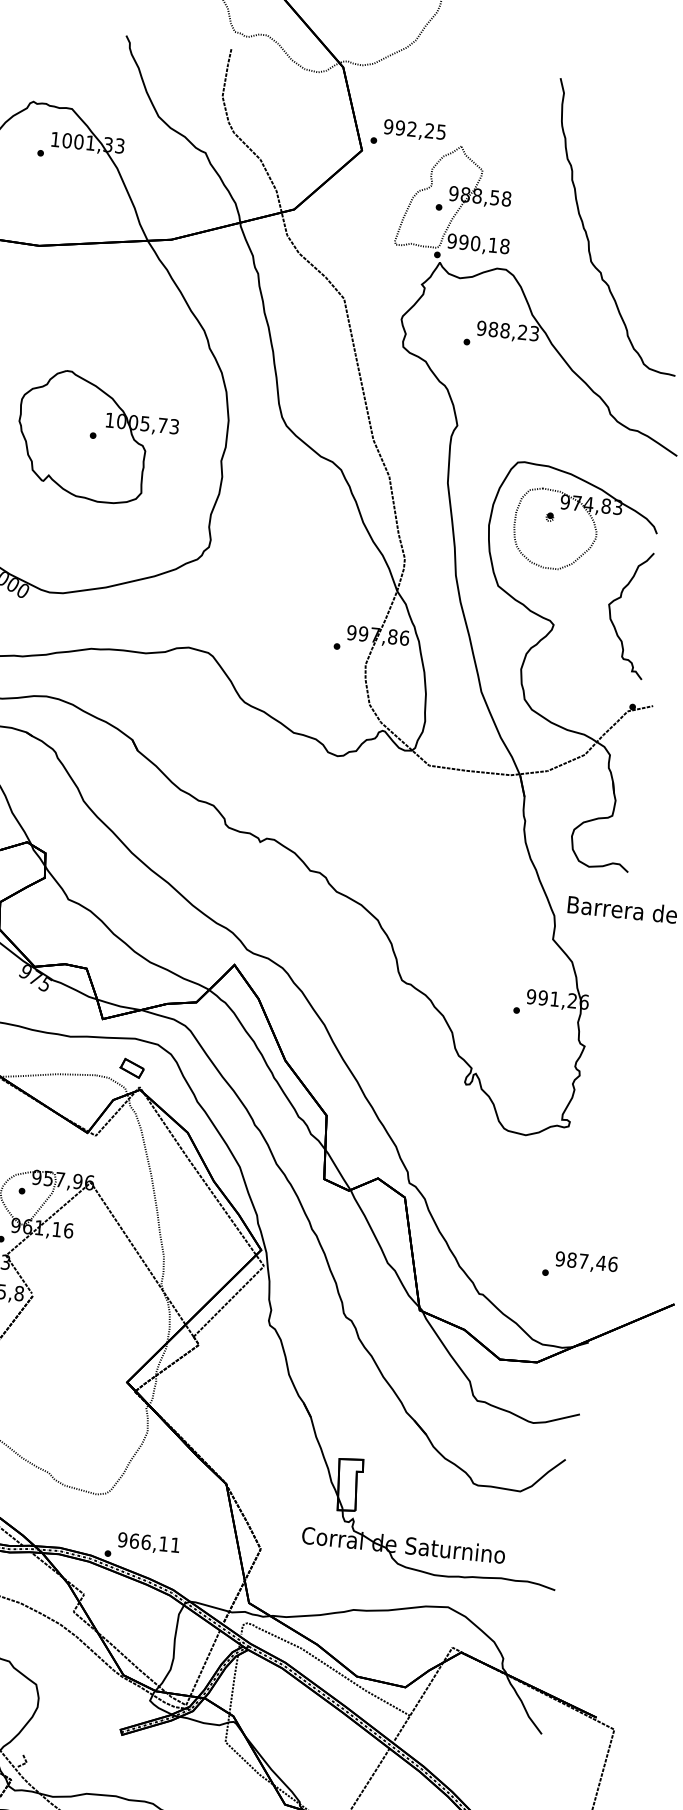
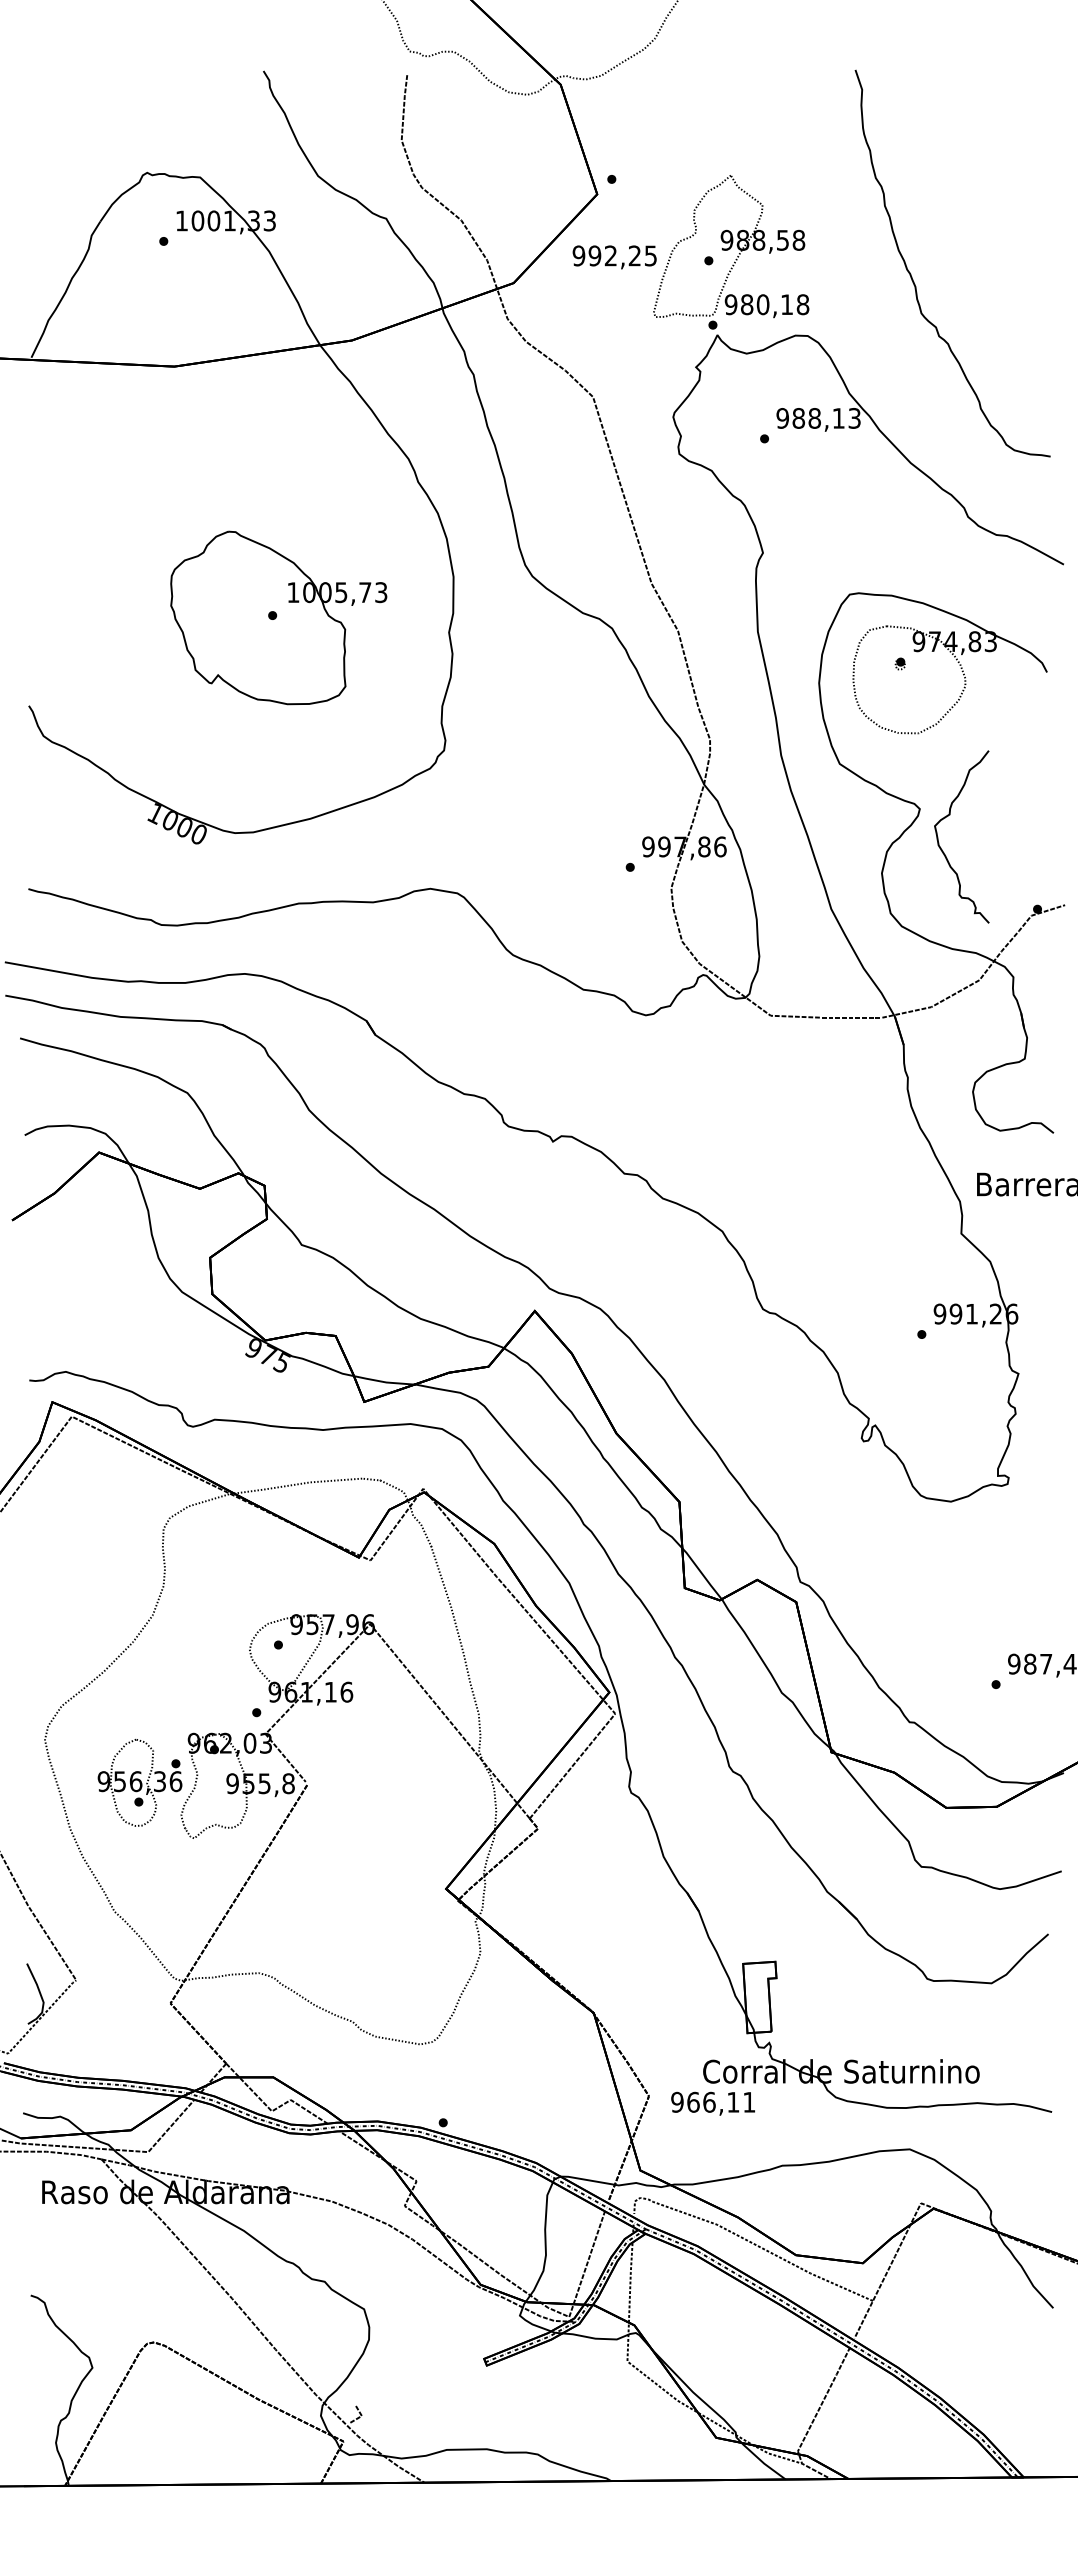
text: (414, 130) -> (614, 257), moved
text: (463, 242) -> (746, 304), 990,18 -> 980,18
text: (522, 332) -> (838, 418), 988,23 -> 988,13
curve: (611, 616) -> (939, 842), moved
part: (132, 1068) -> (410, 1464), removed
text: (148, 1543) -> (712, 2103), moved

